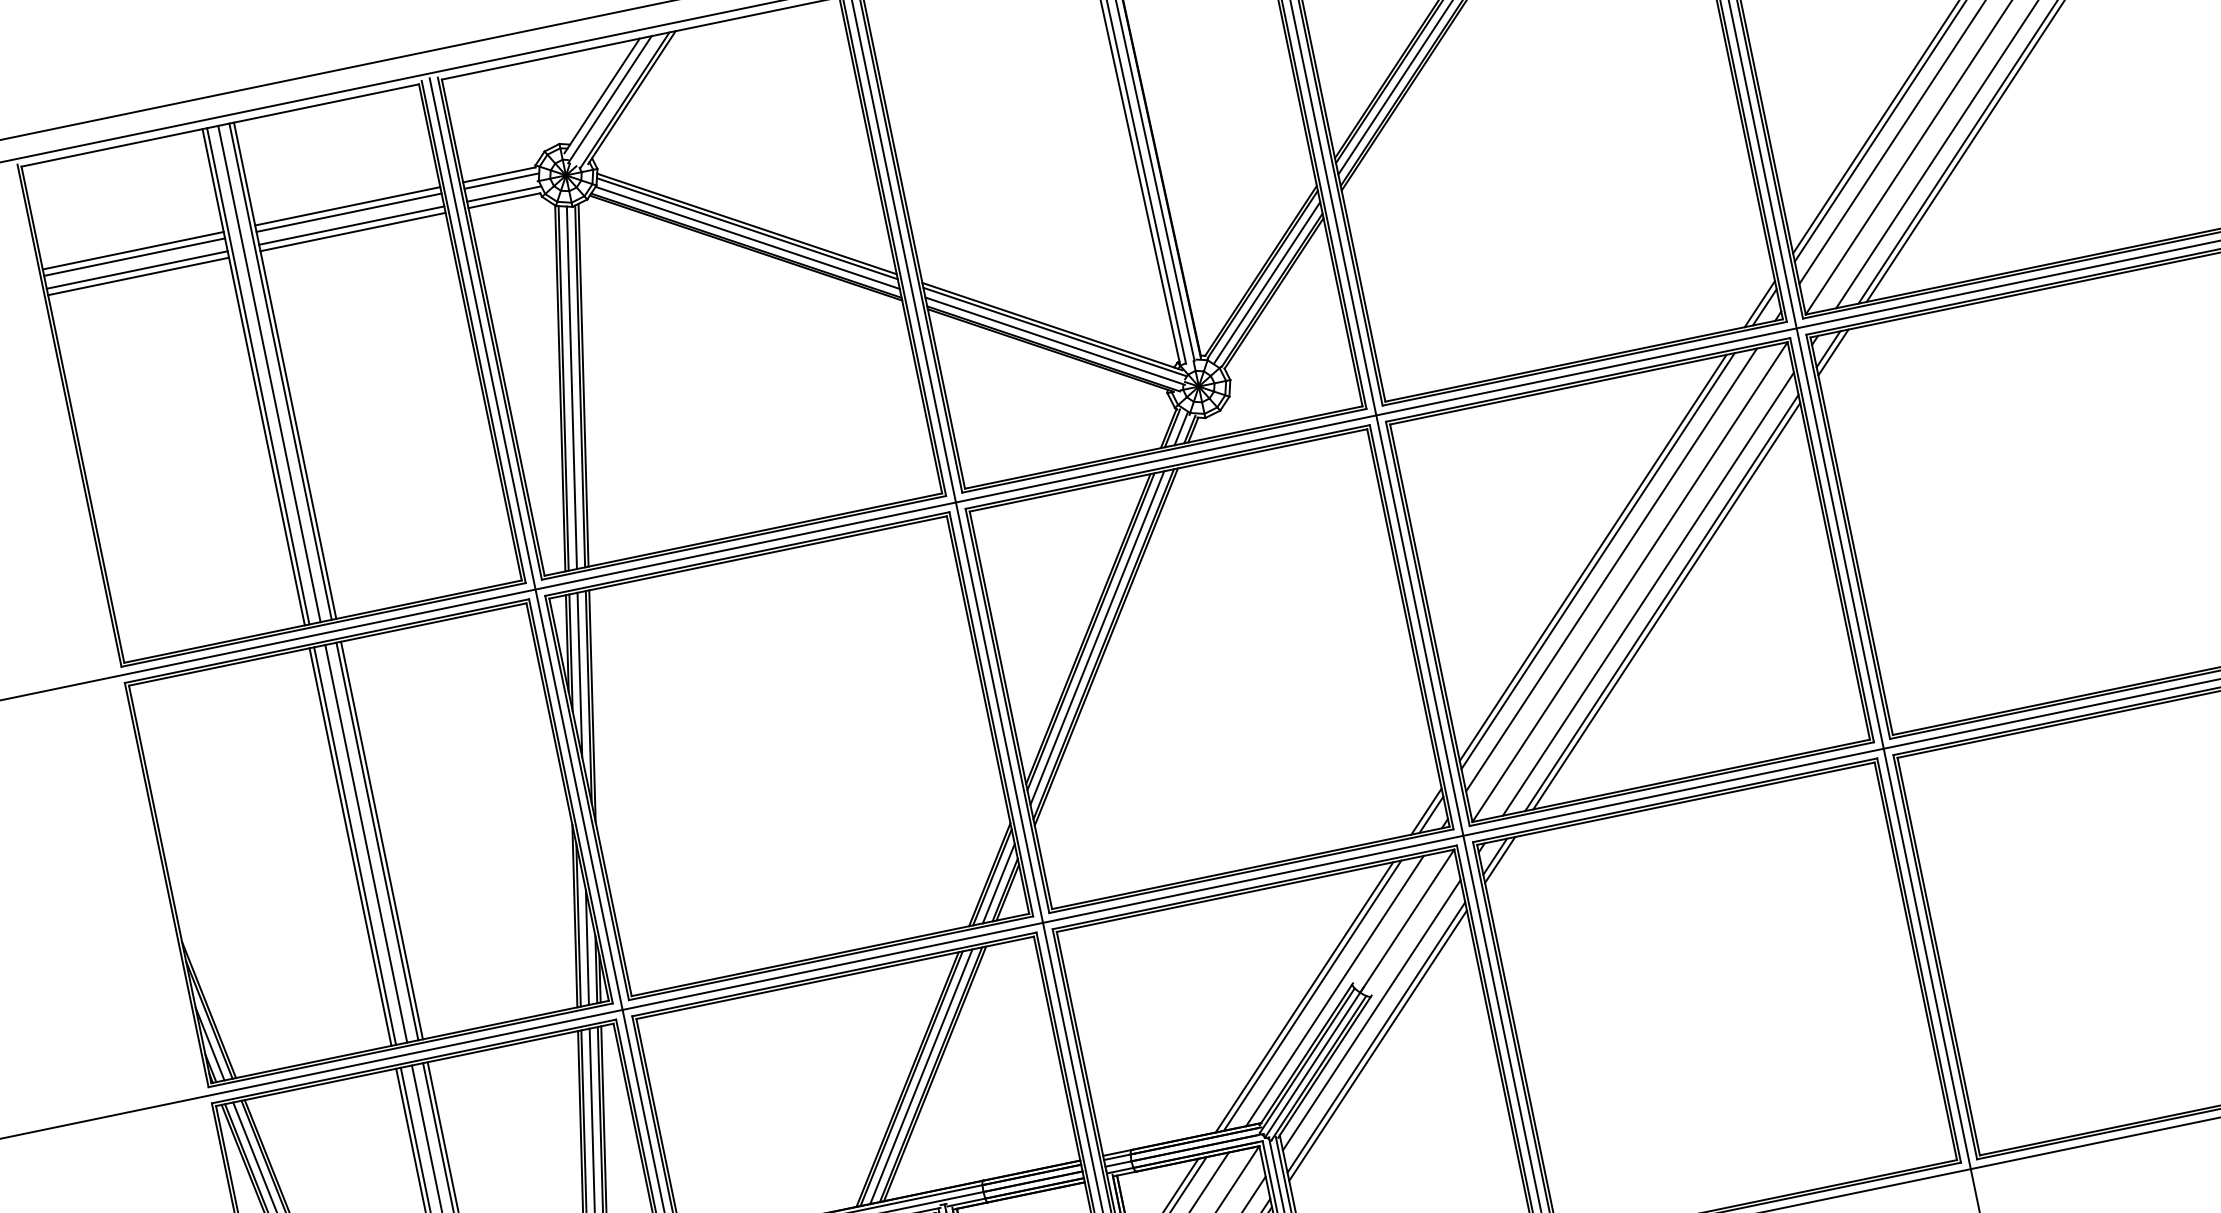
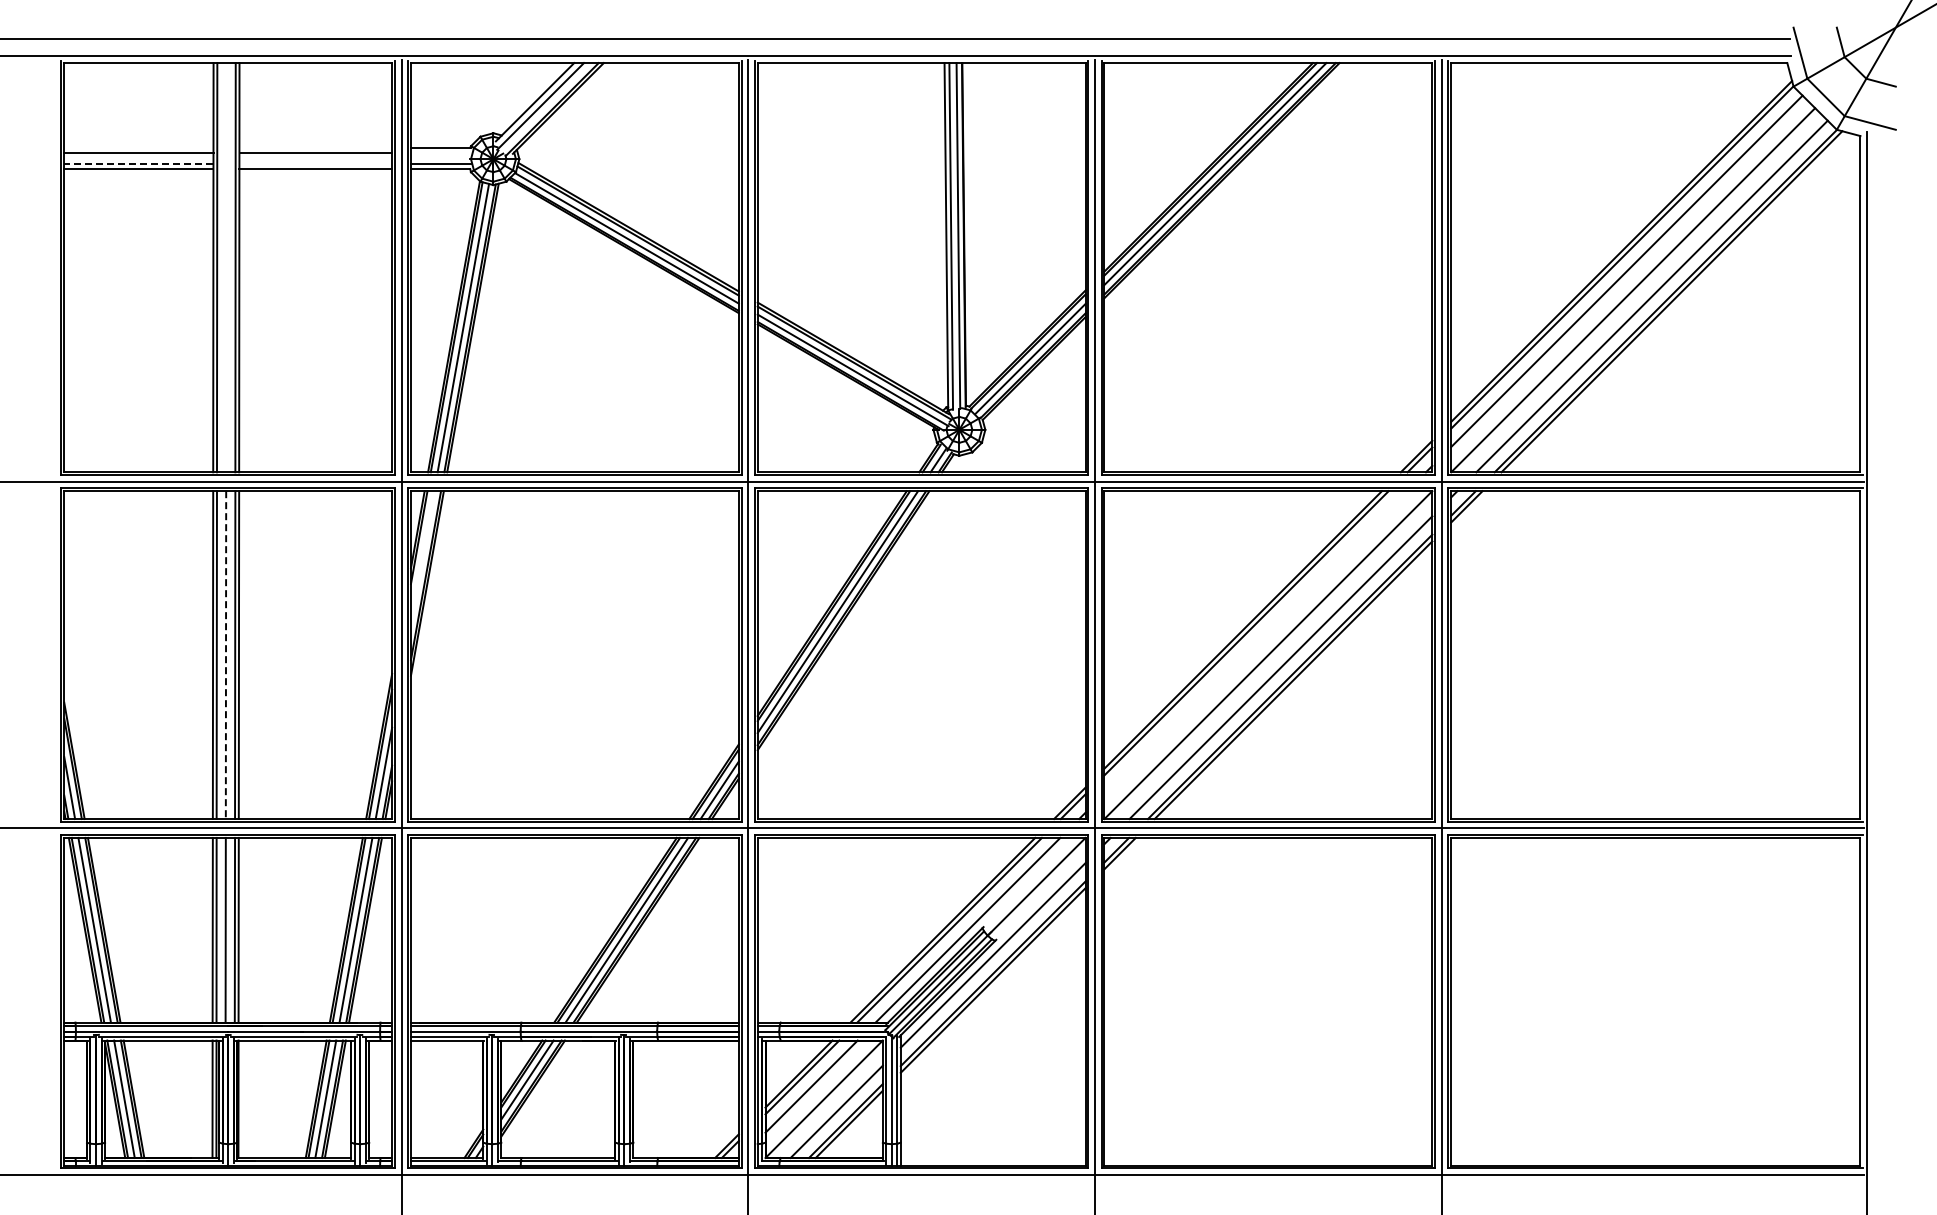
line: (501, 181) -> (441, 153), removed
line: (347, 205) -> (315, 147), removed
line: (351, 225) -> (315, 163), removed
line: (132, 250) -> (138, 147), removed
line: (136, 269) -> (138, 163), solid -> dashed
line: (269, 373) -> (226, 267), removed
line: (1611, 570) -> (1255, 642), removed
line: (579, 674) -> (422, 556), removed
line: (366, 844) -> (226, 655), solid -> dashed

